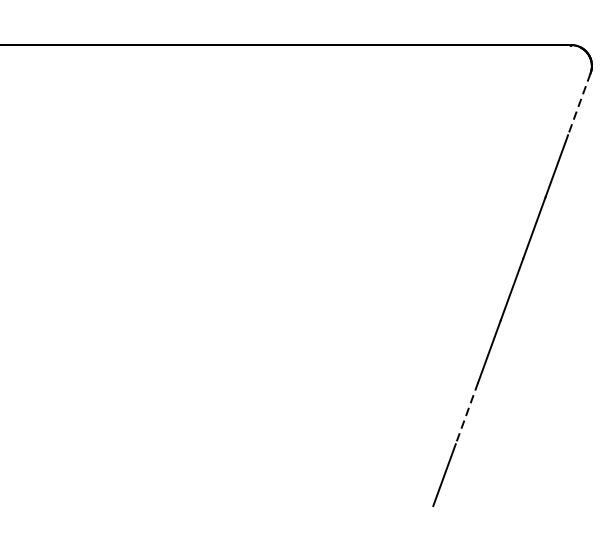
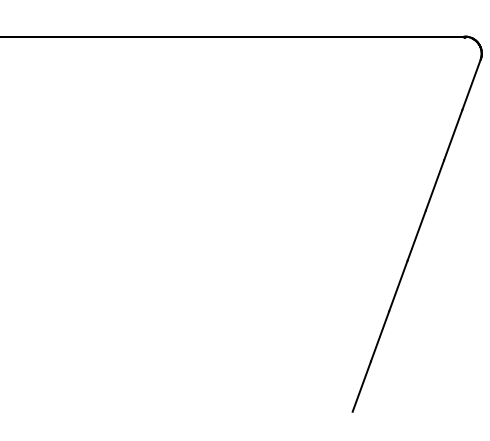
line: (579, 103) -> (471, 84), dashed -> solid
line: (467, 413) -> (380, 336), dashed -> solid

